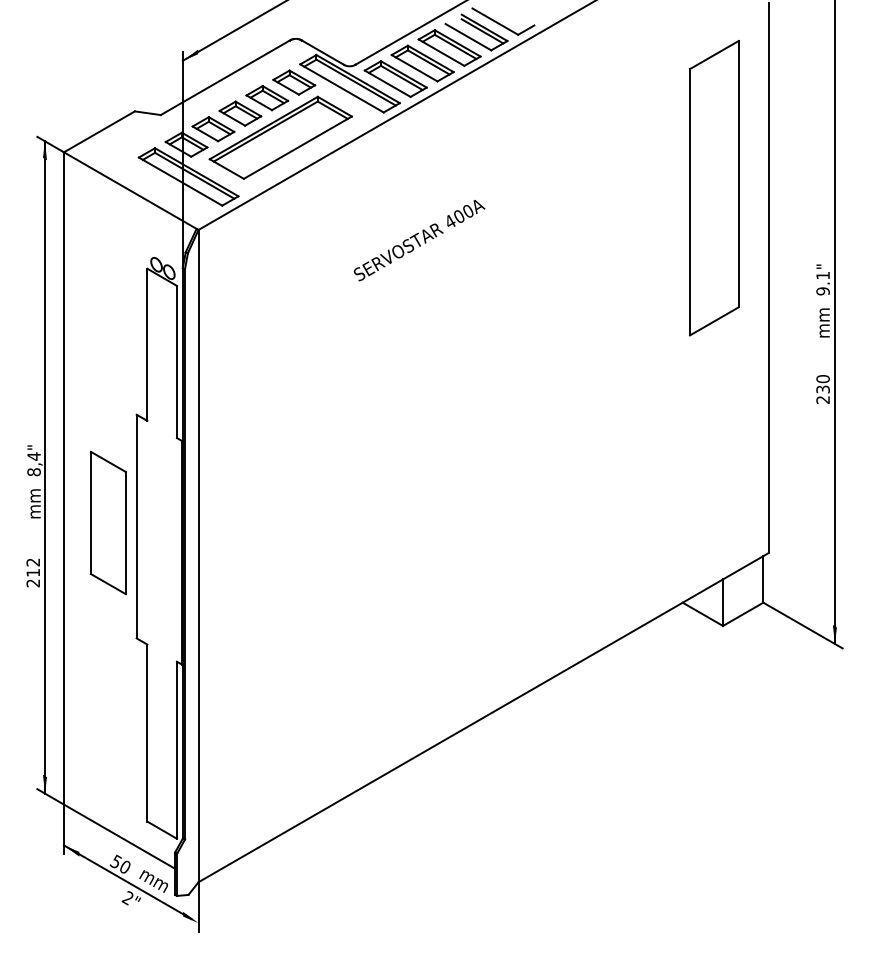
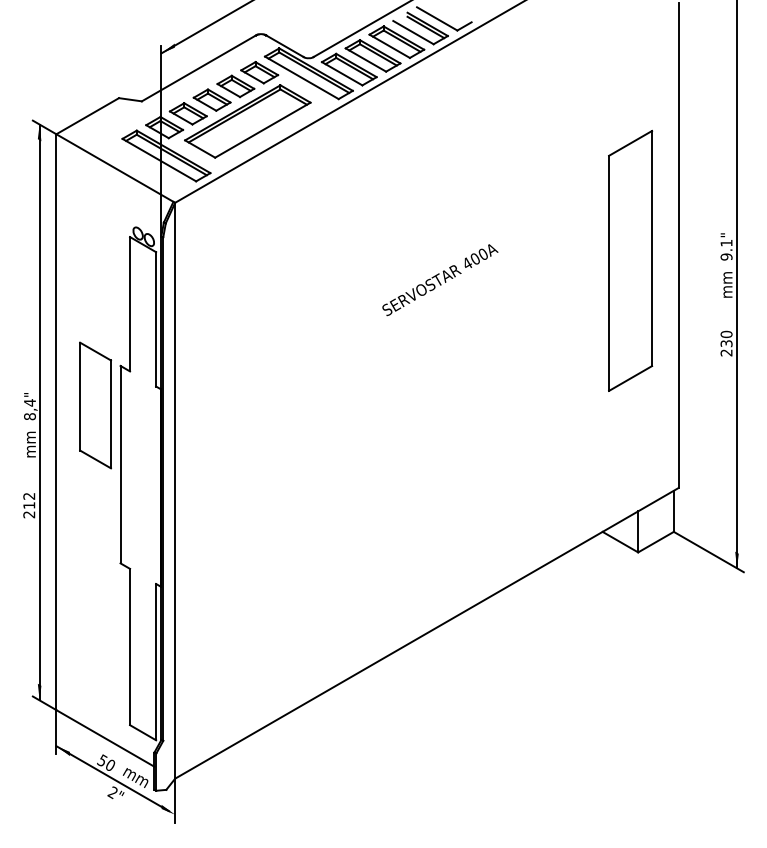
part: (714, 187) -> (630, 260), moved
text: (419, 240) -> (440, 280), moved
part: (108, 522) -> (95, 405), moved

